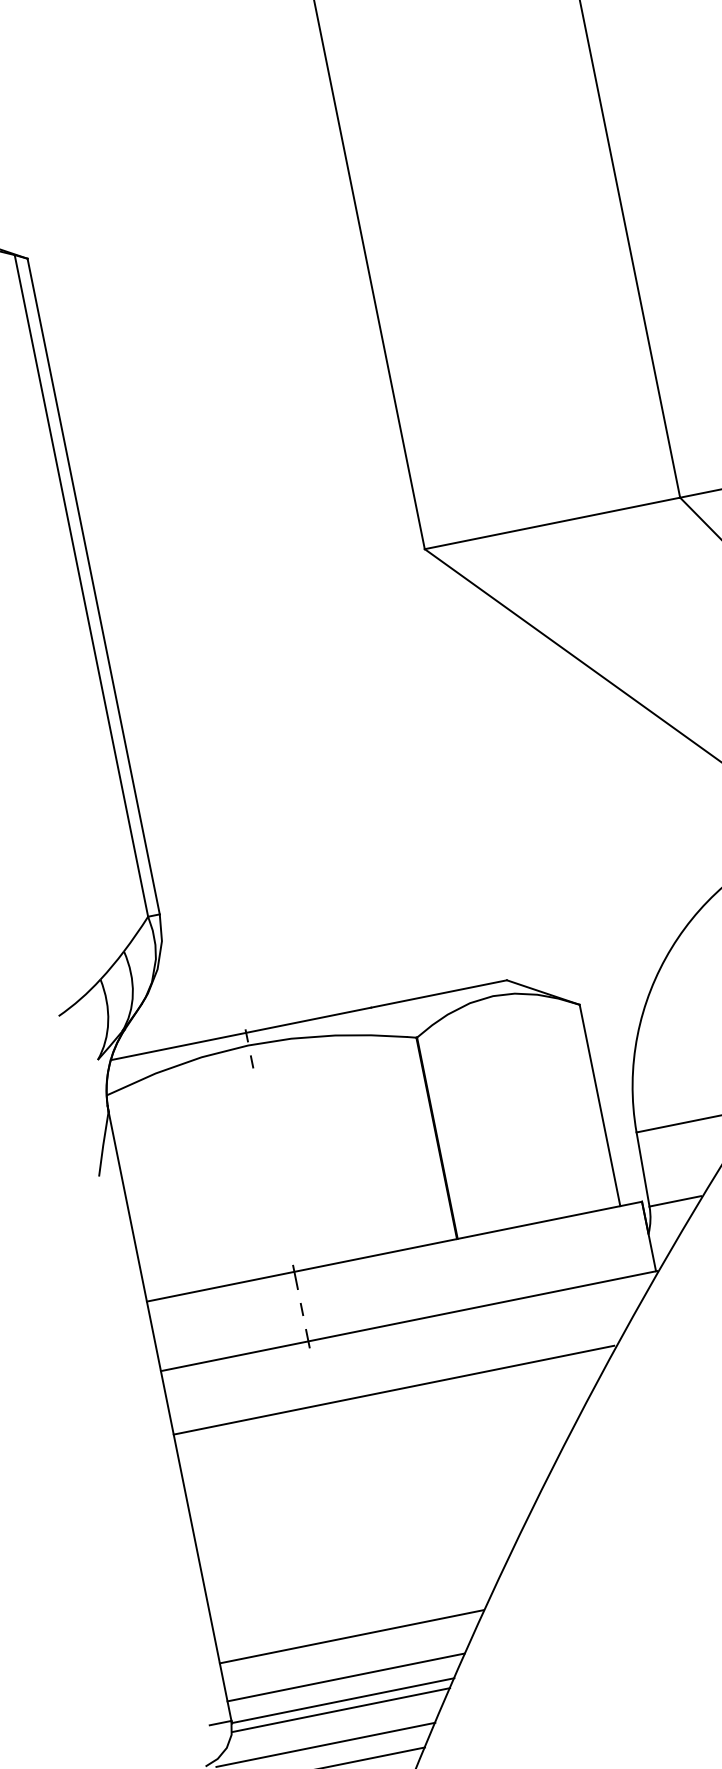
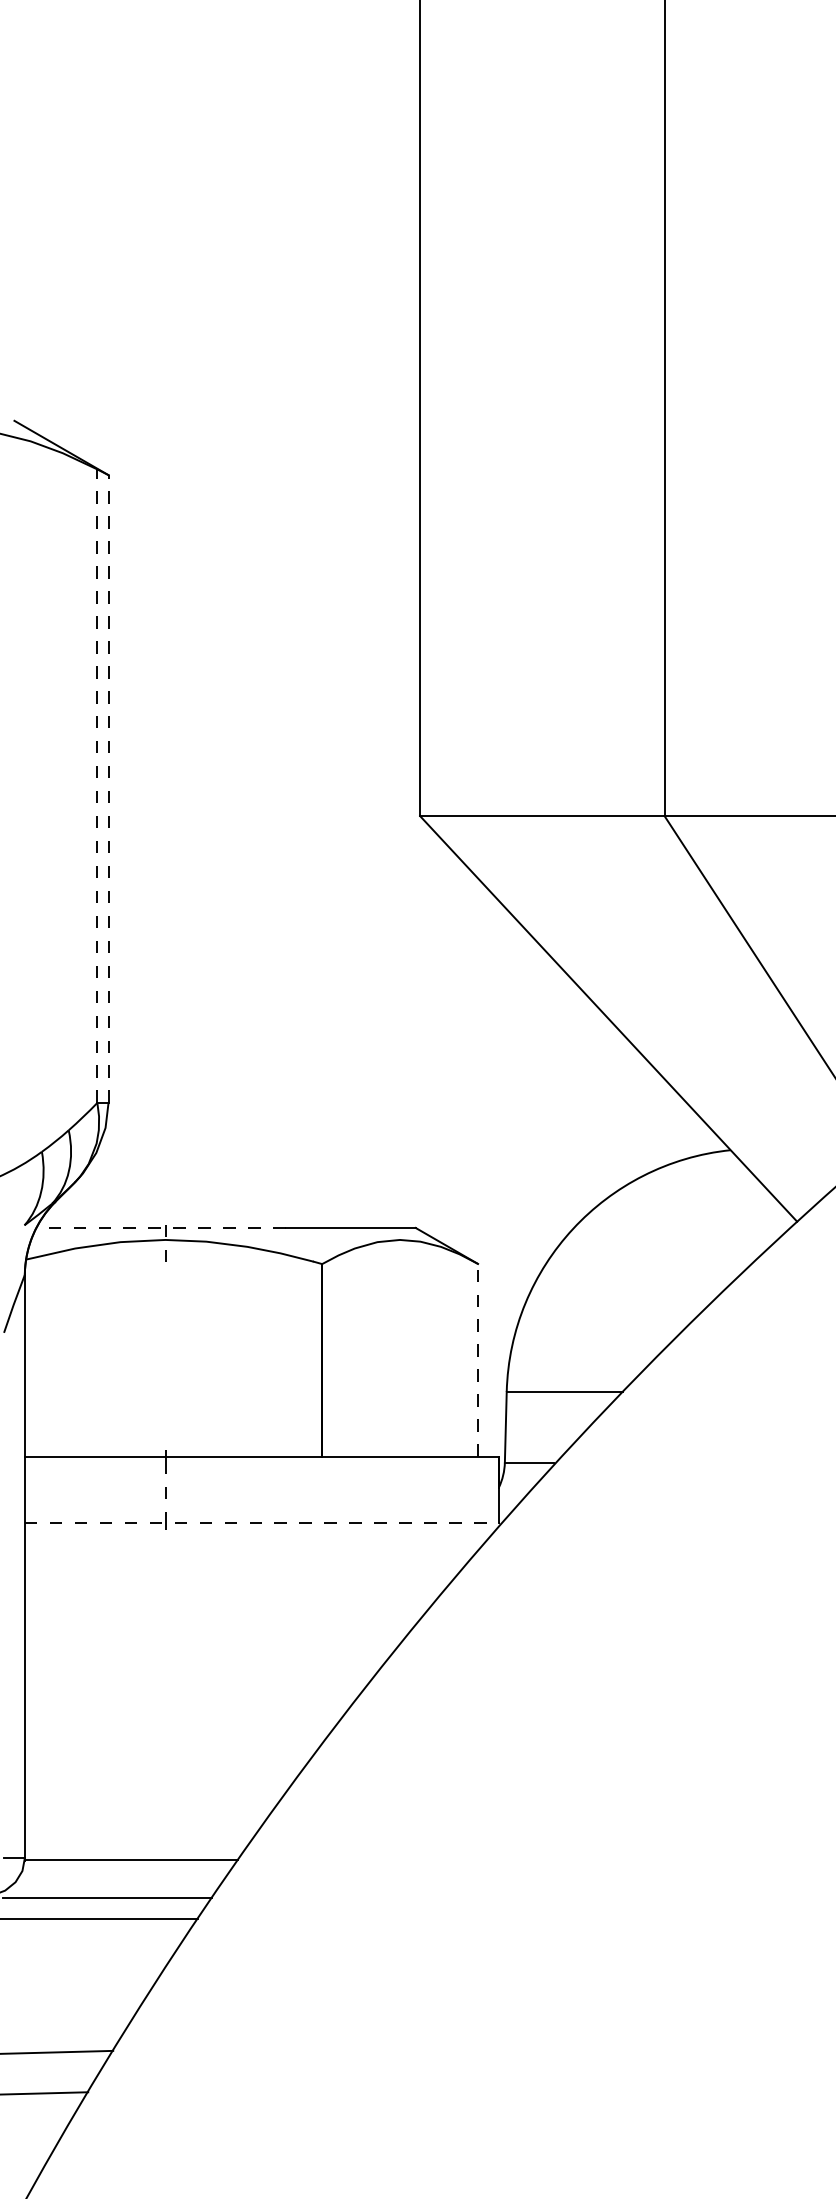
line: (81, 586) -> (97, 786), solid -> dashed
line: (93, 587) -> (108, 789), solid -> dashed
line: (241, 1033) -> (161, 1227), solid -> dashed
line: (600, 1104) -> (478, 1359), solid -> dashed
line: (409, 1321) -> (262, 1523), solid -> dashed
line: (393, 1390) -> (235, 1584), removed
line: (351, 1637) -> (150, 1803), removed
line: (345, 1677) -> (137, 1839), removed
line: (341, 1709) -> (128, 1868), removed

